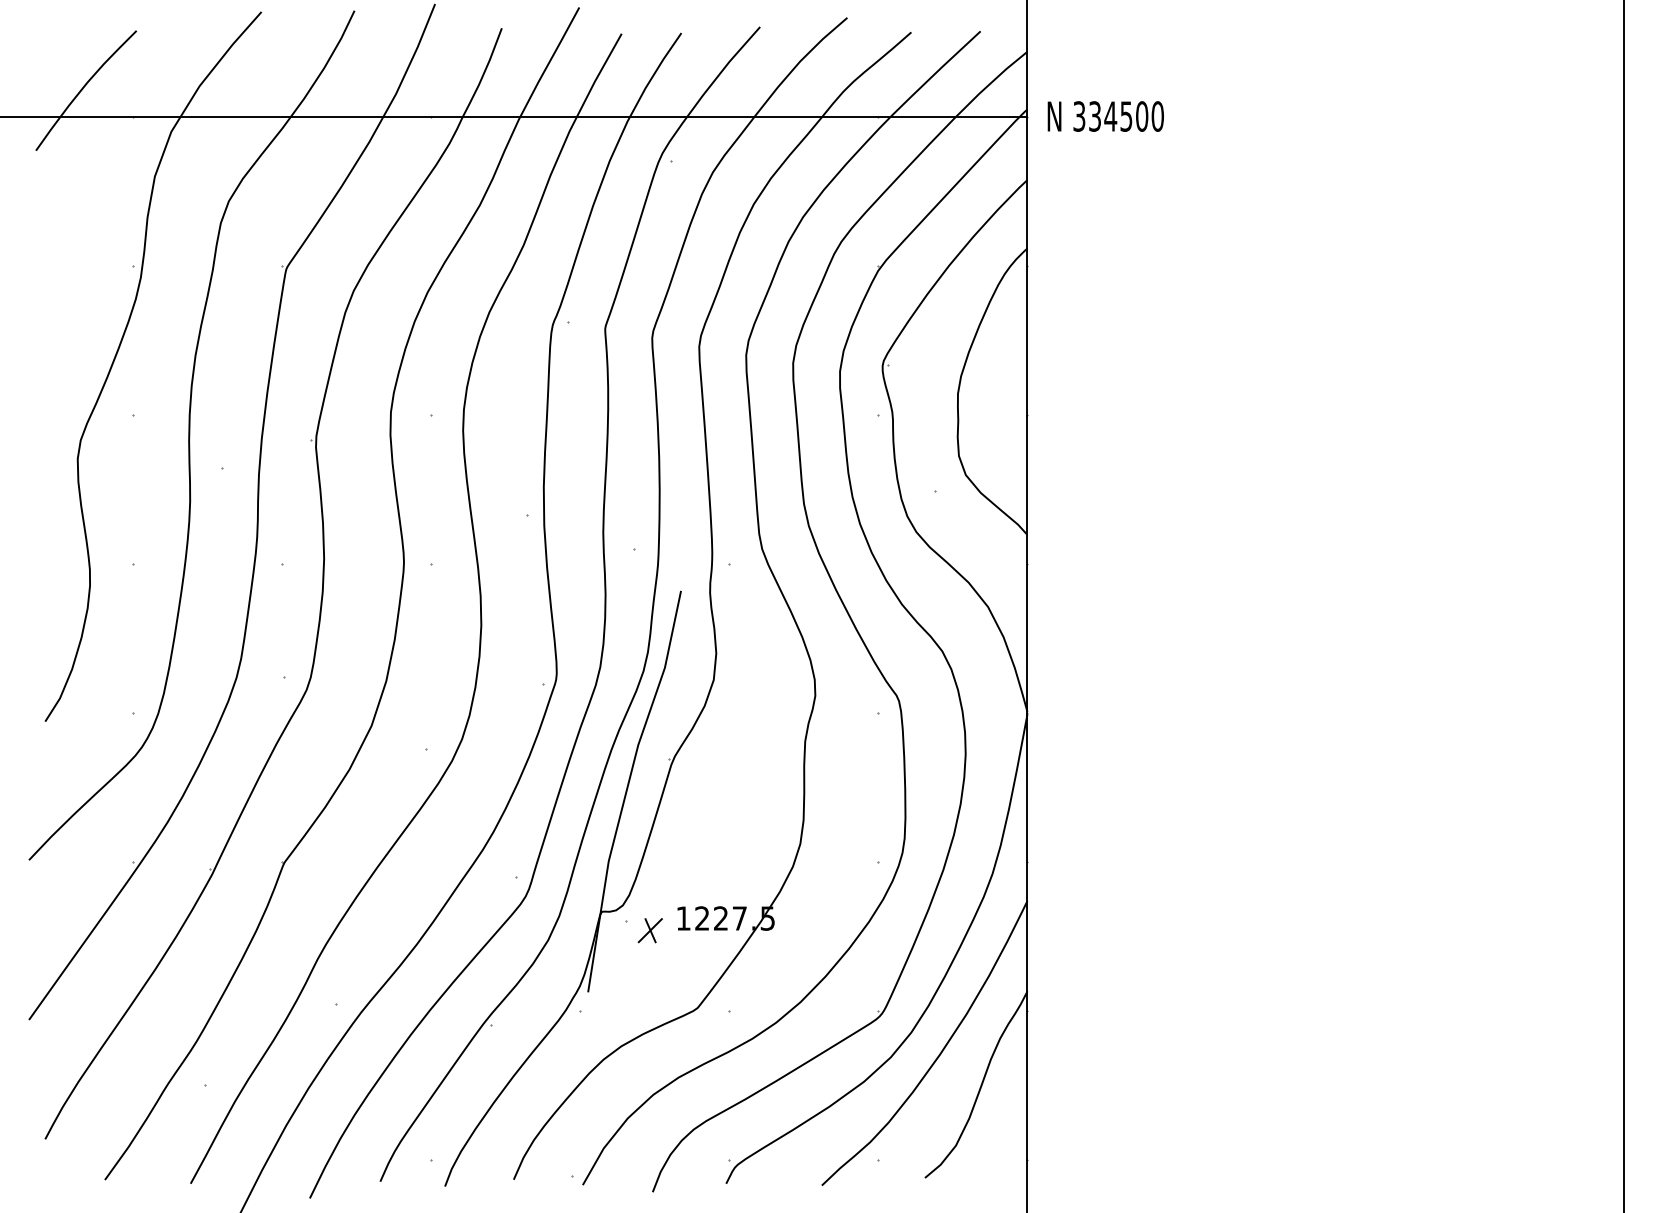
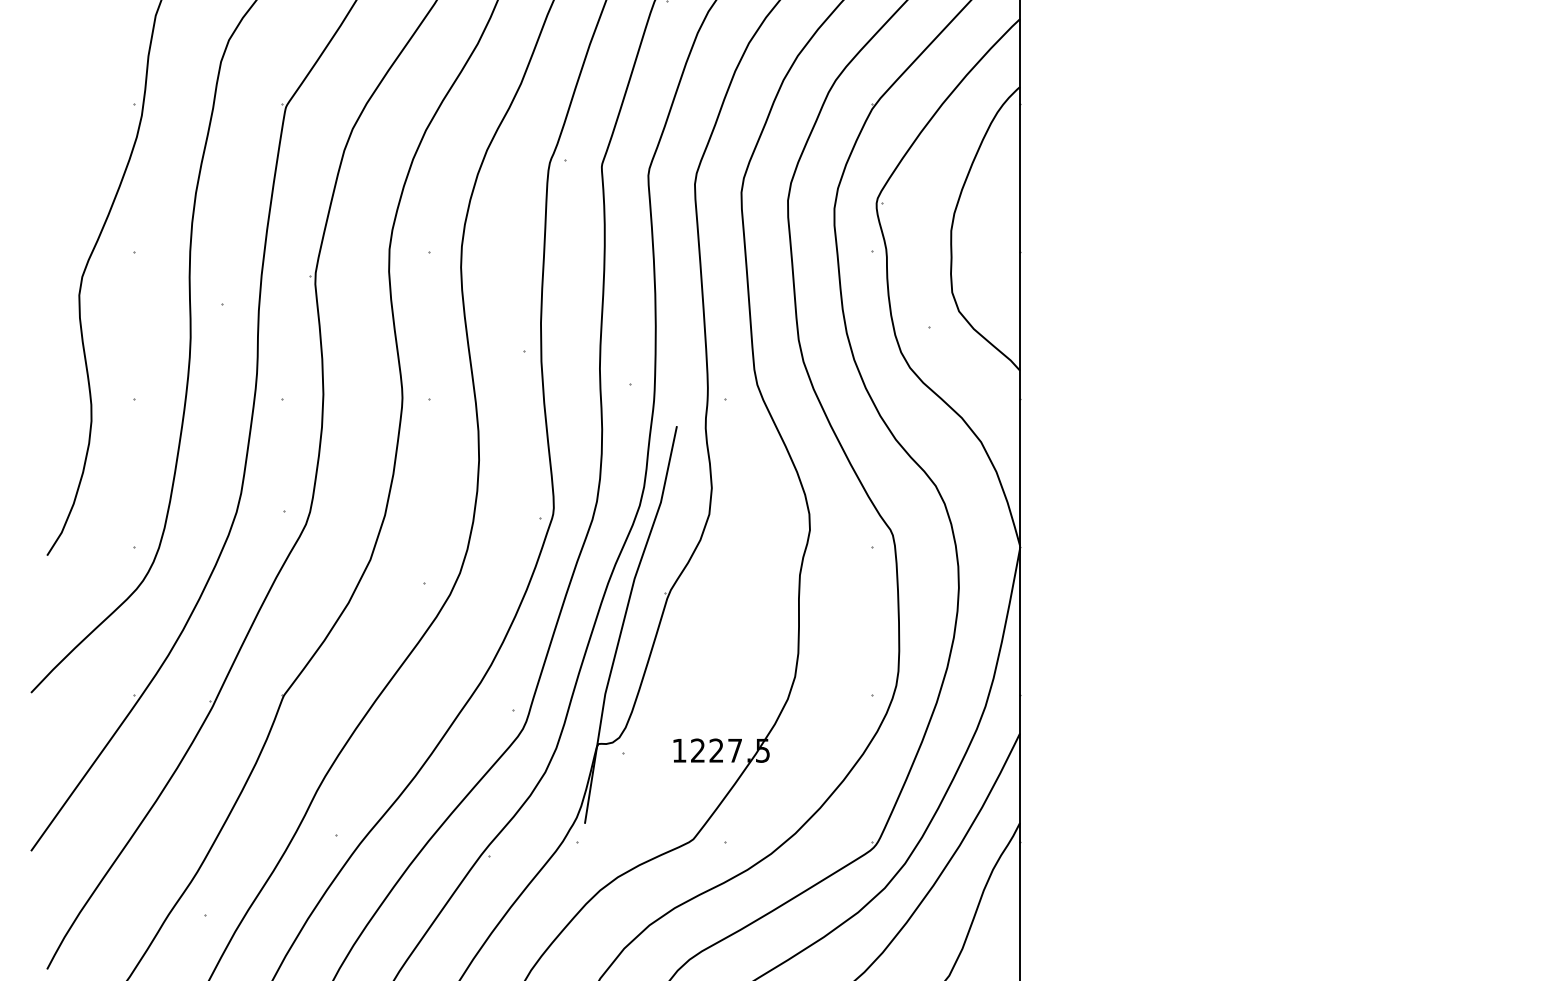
part: (649, 930) -> (645, 762), removed

